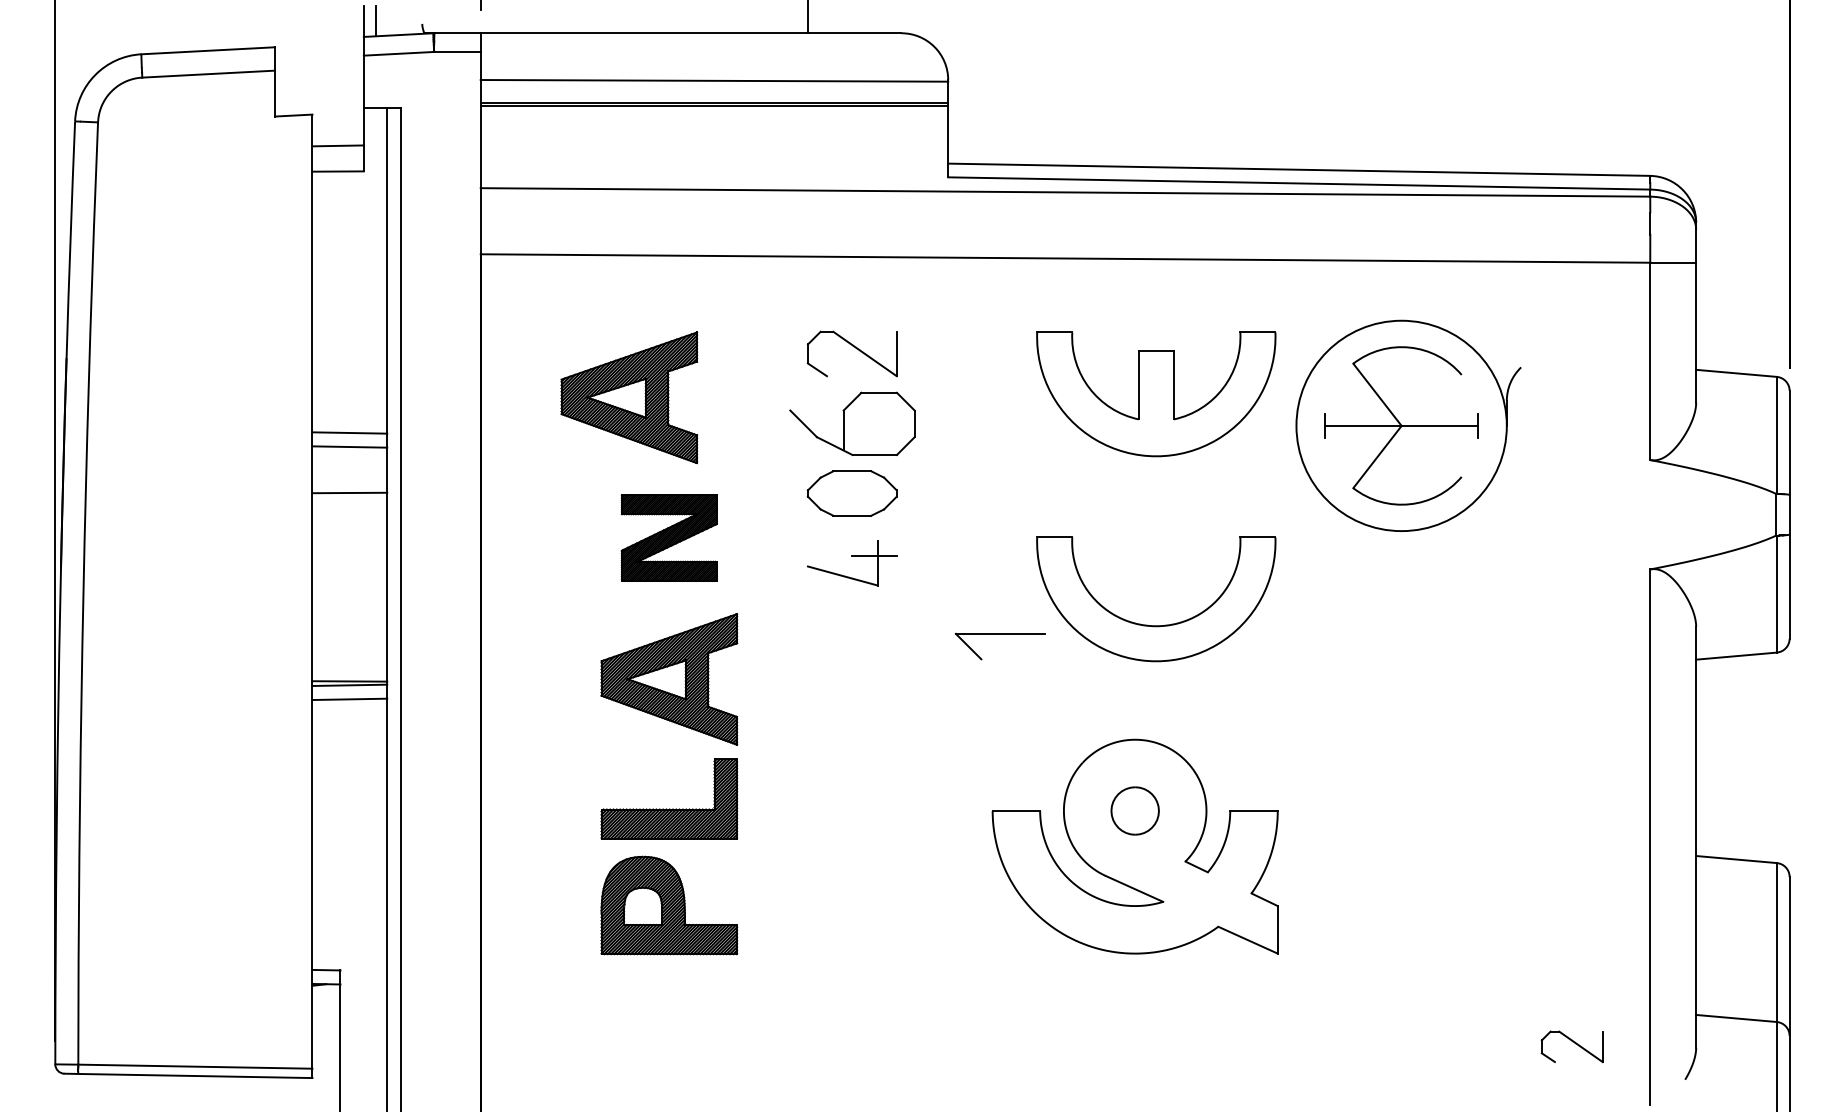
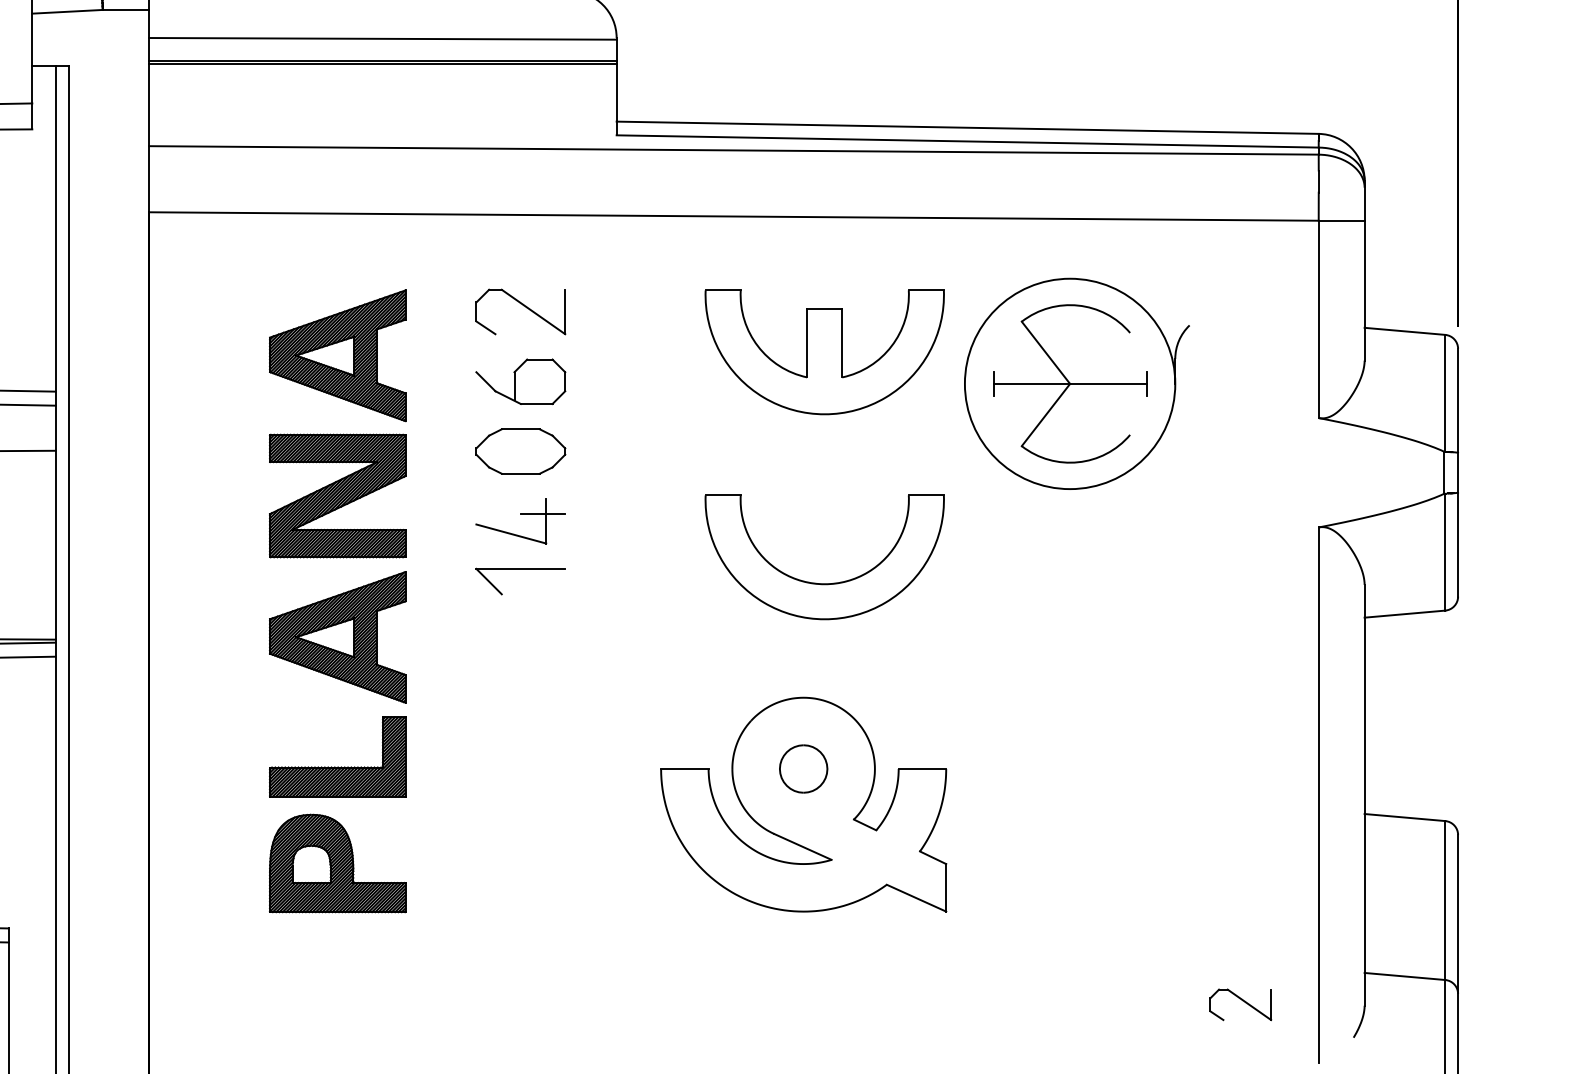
part: (629, 397) -> (337, 355), moved
part: (851, 423) -> (519, 381), size x0.71
part: (669, 537) -> (337, 495), size x1.43
part: (1000, 634) -> (520, 569), moved

